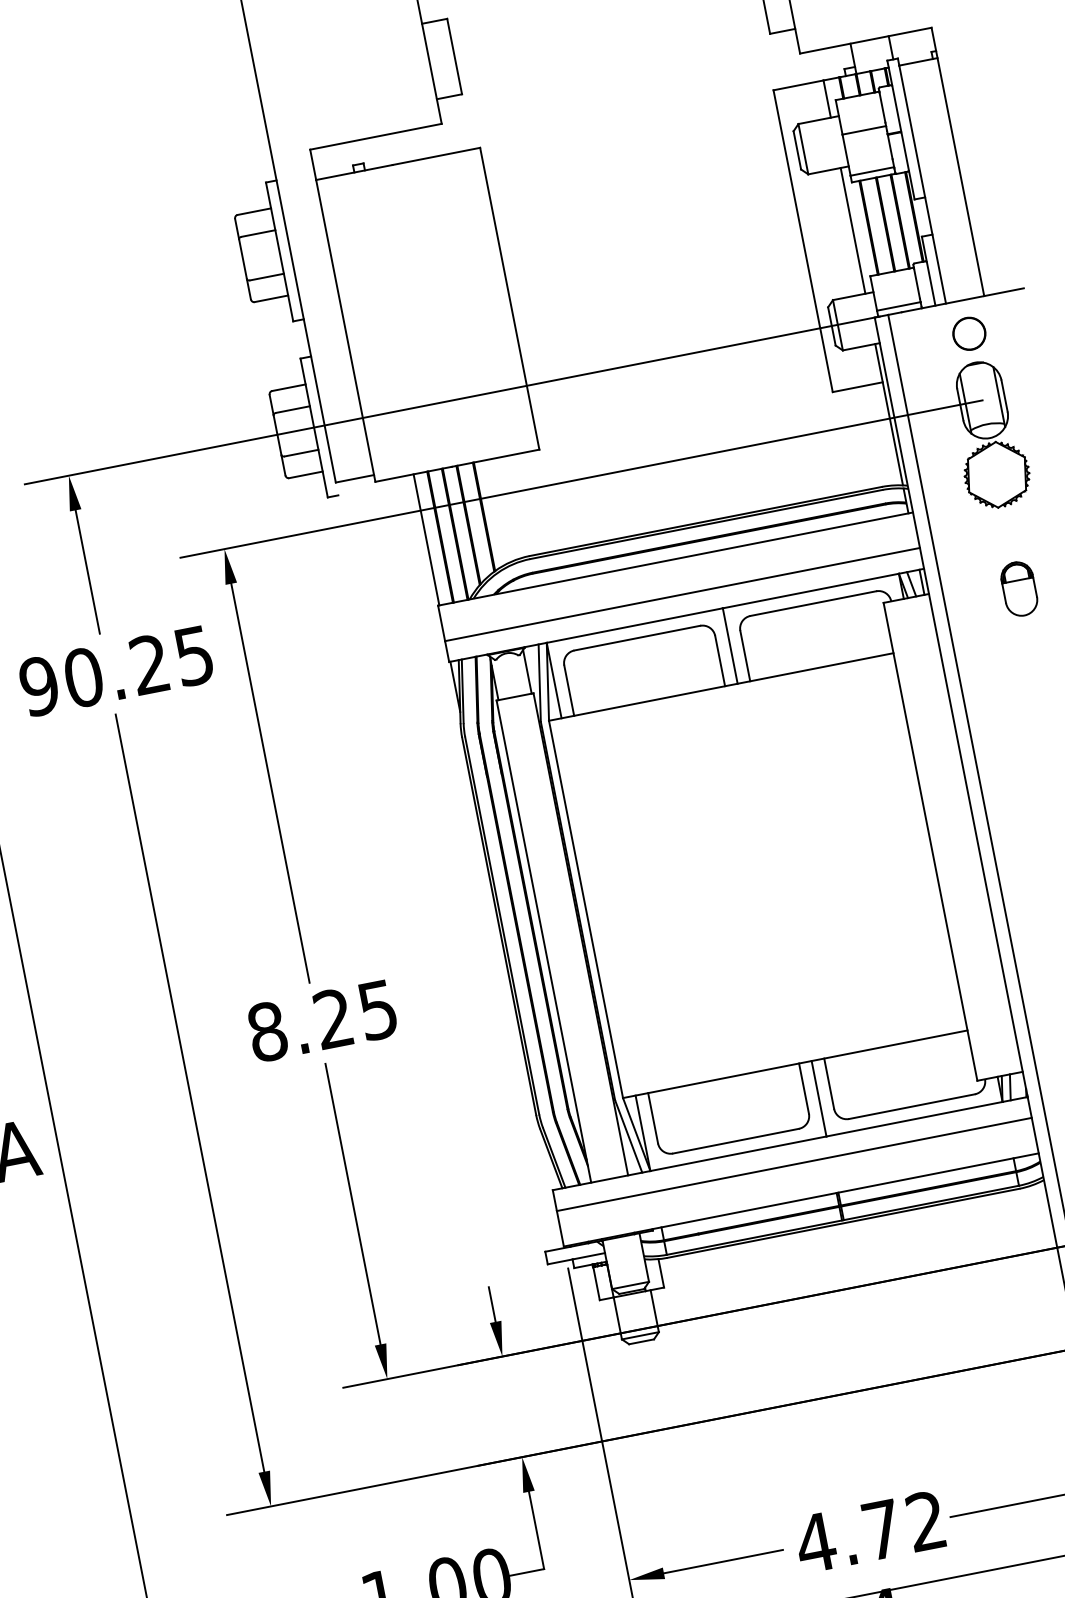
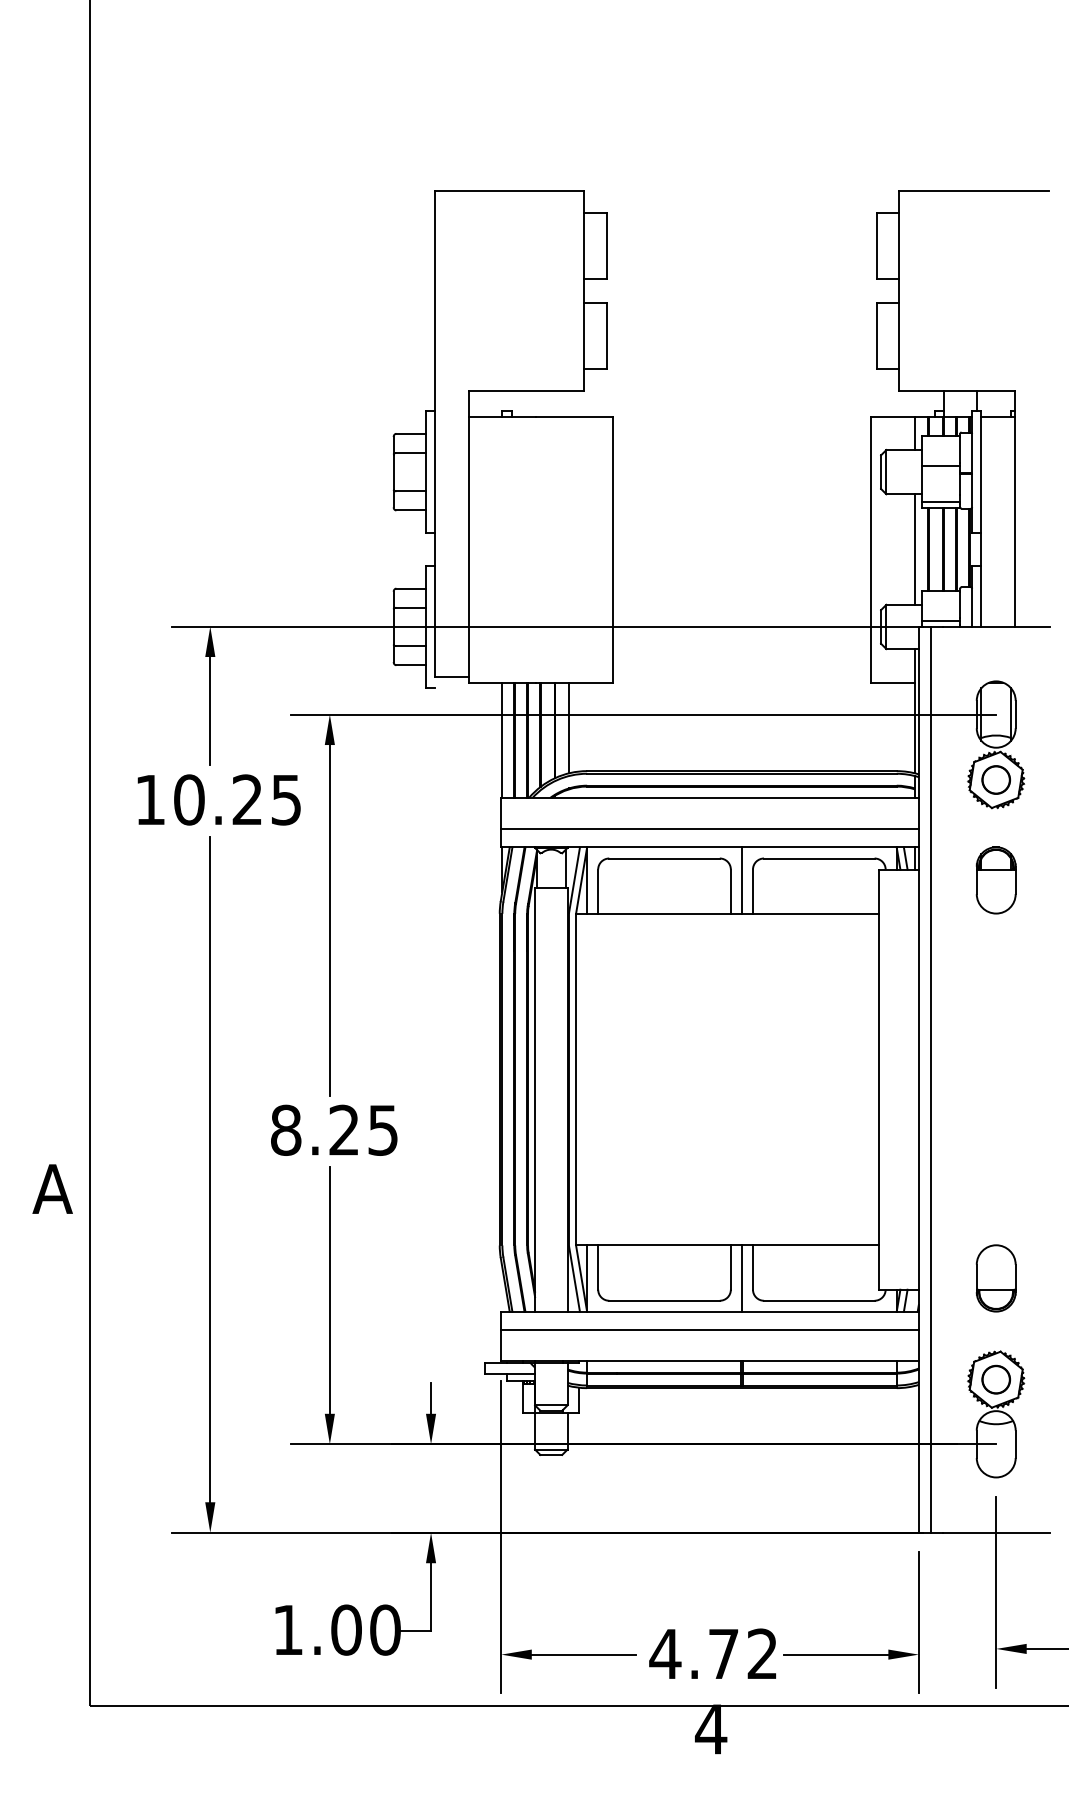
circle: (968, 333) -> (995, 779), moved
line: (499, 510) -> (569, 727), added
part: (1018, 589) -> (995, 880), size x1.43
text: (39, 685) -> (150, 799), 90.25 -> 10.25

